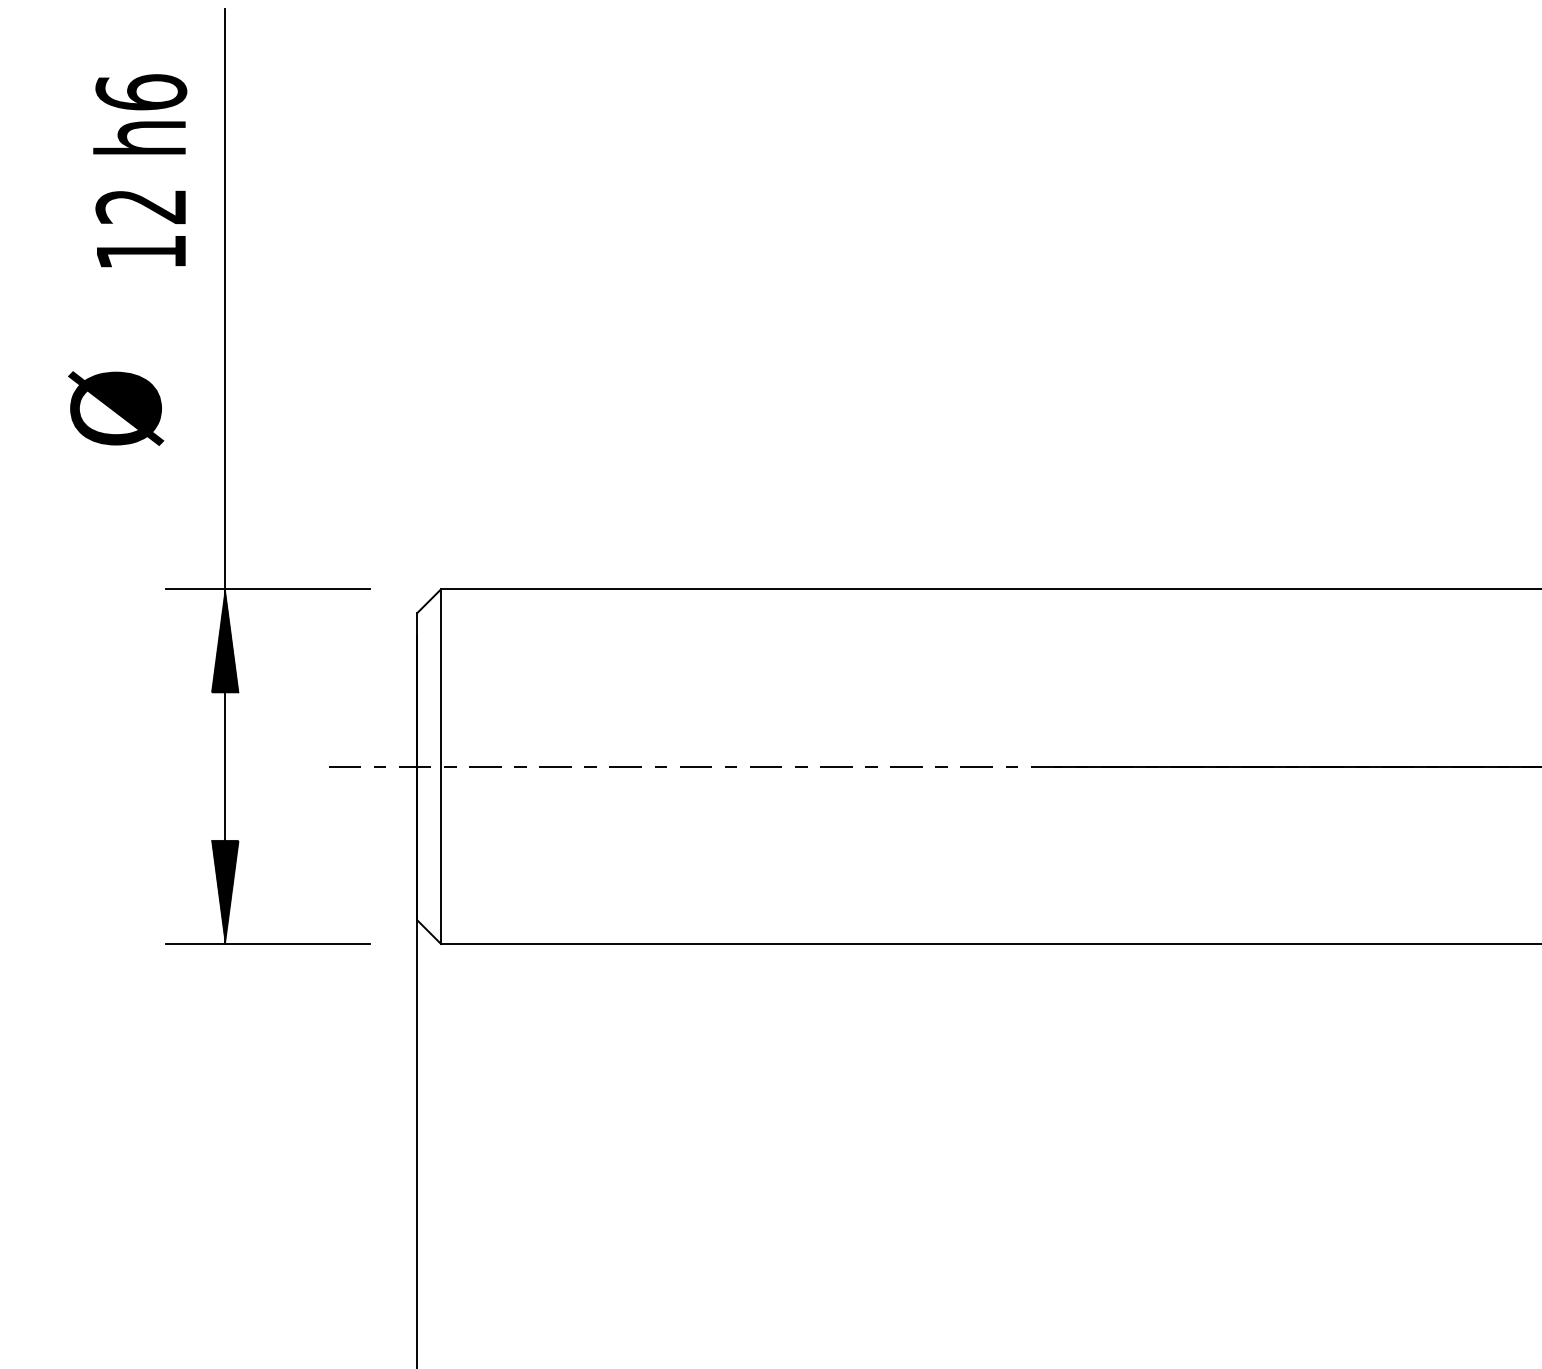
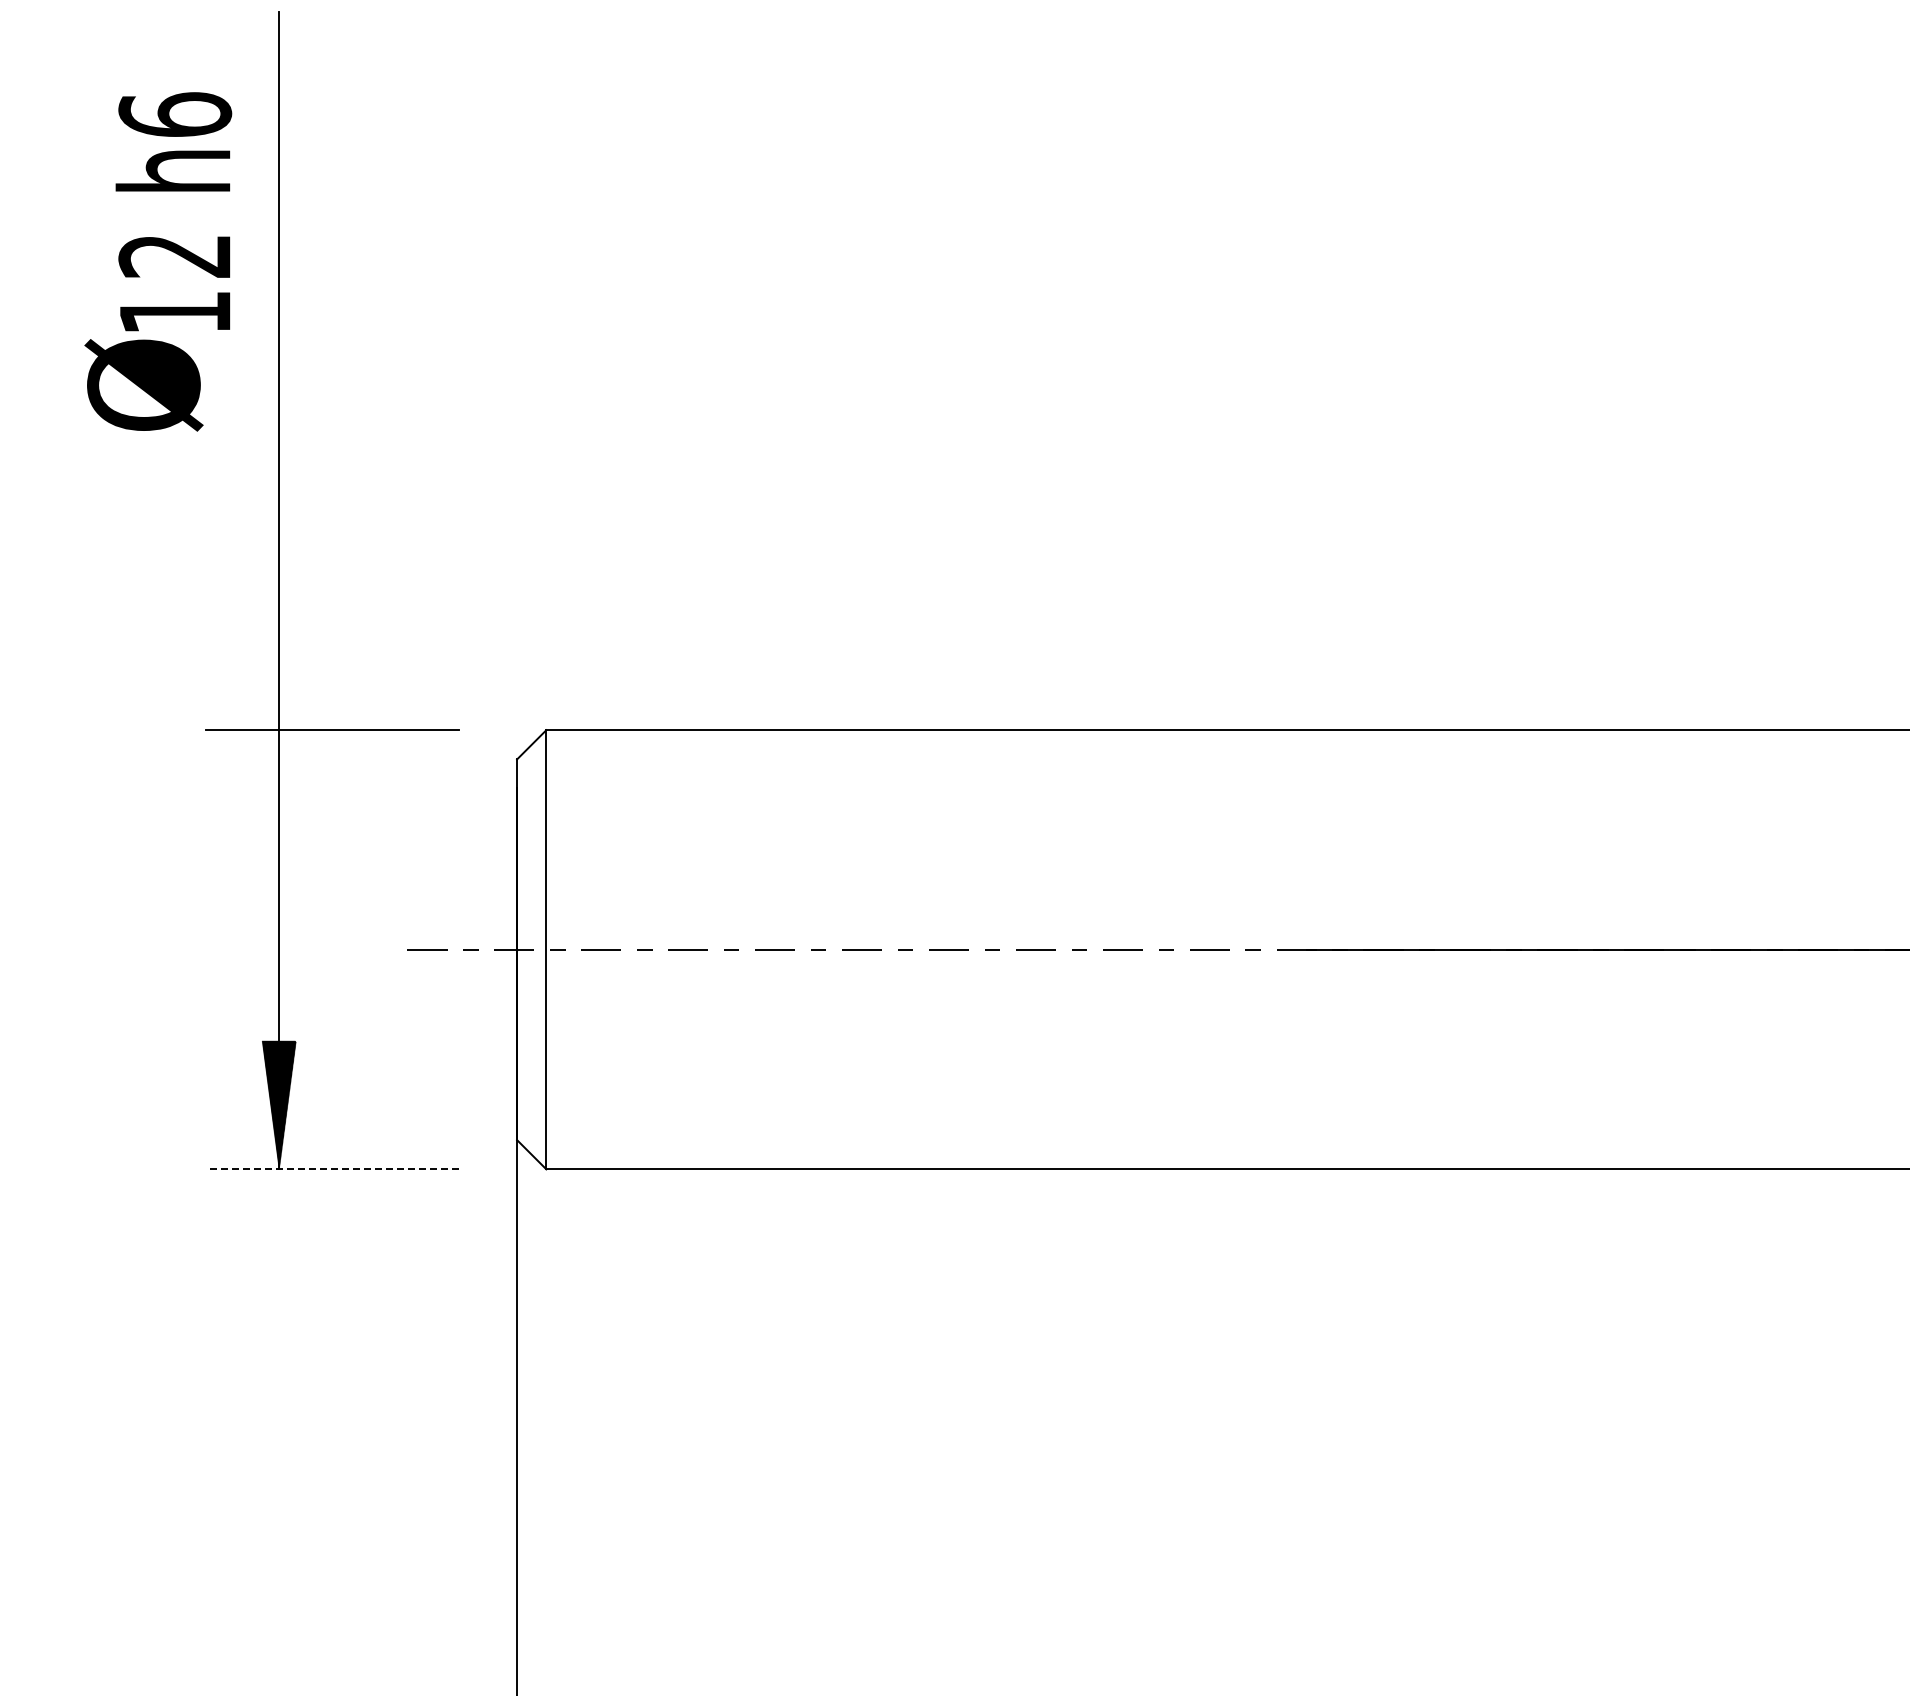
text: (115, 408) -> (143, 385), moved
hatch: (224, 641) -> (278, 794), removed
line: (268, 944) -> (332, 1169), solid -> dashed

